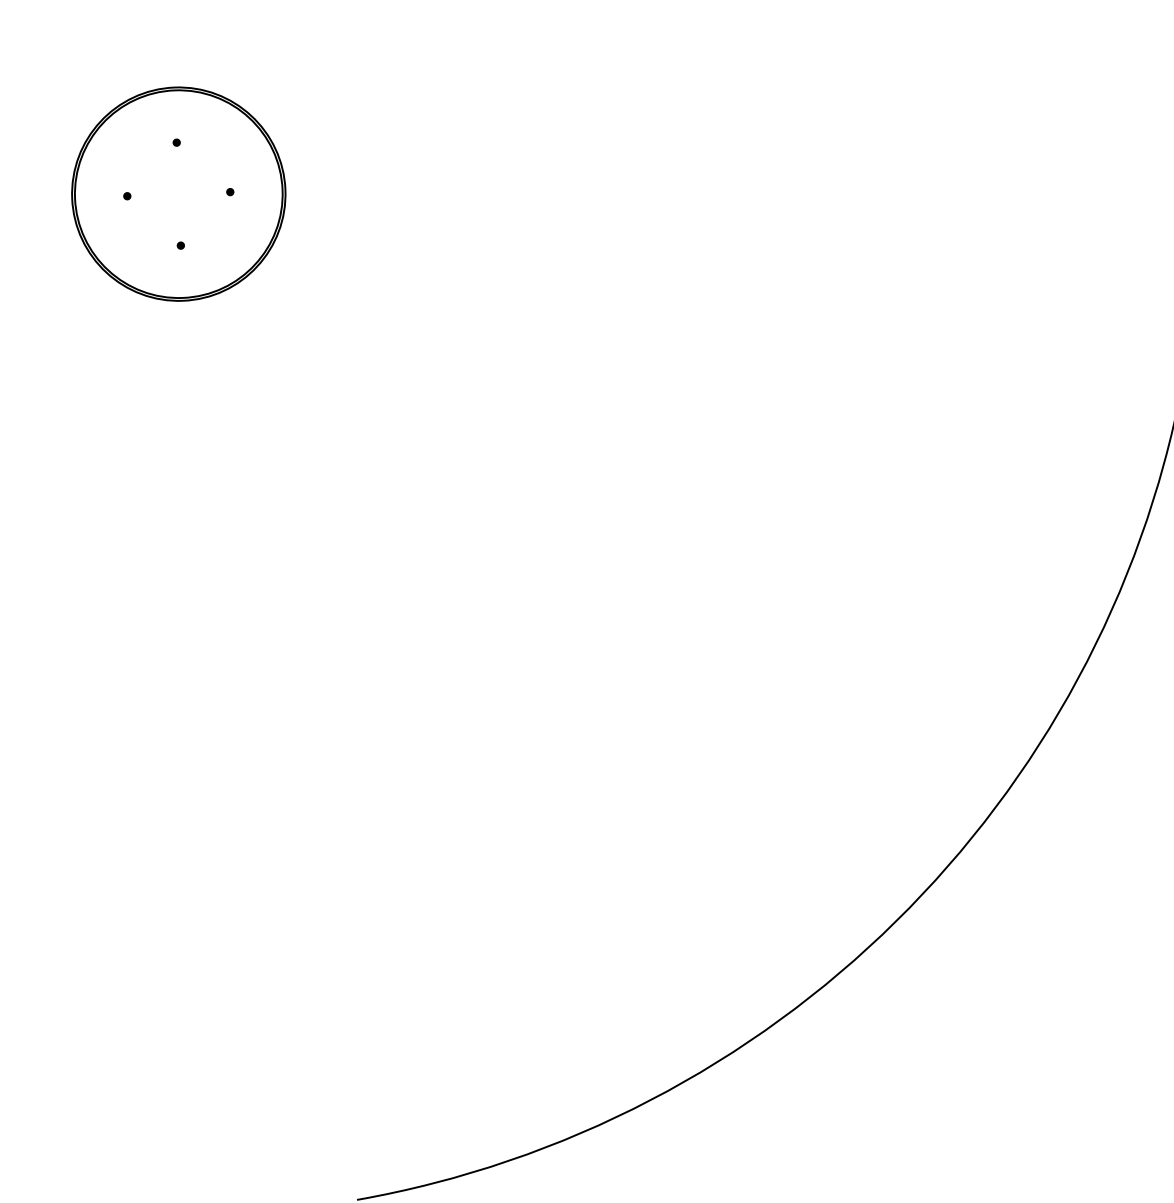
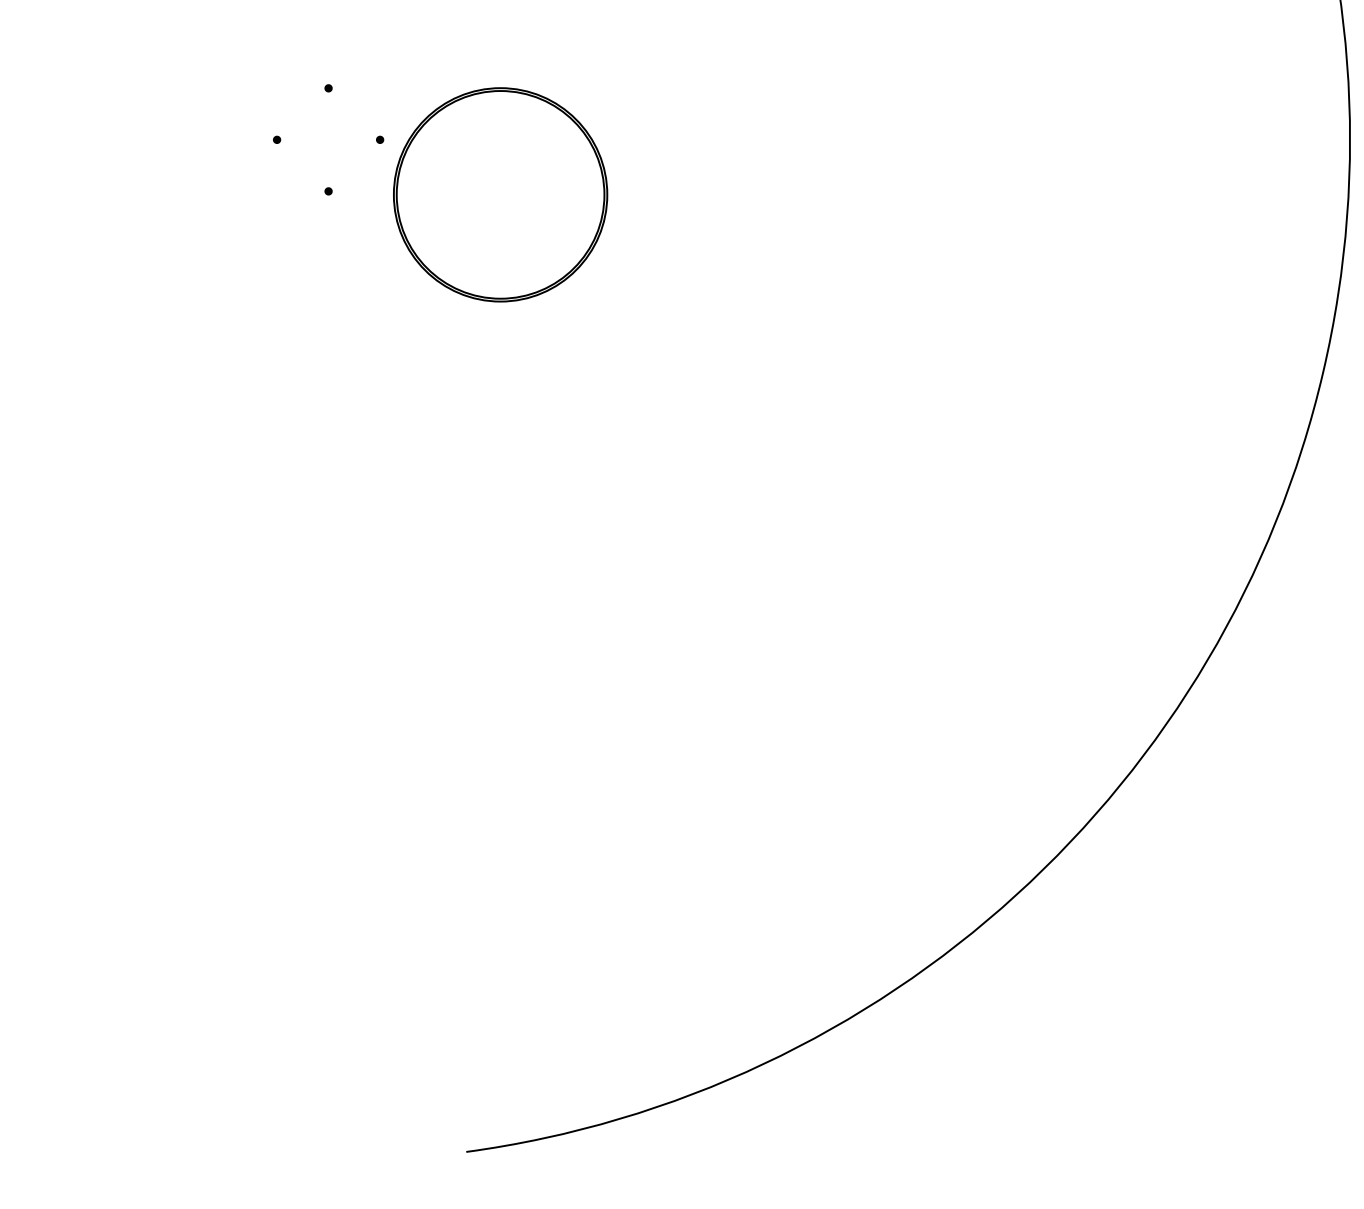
part: (178, 193) -> (500, 194), moved

